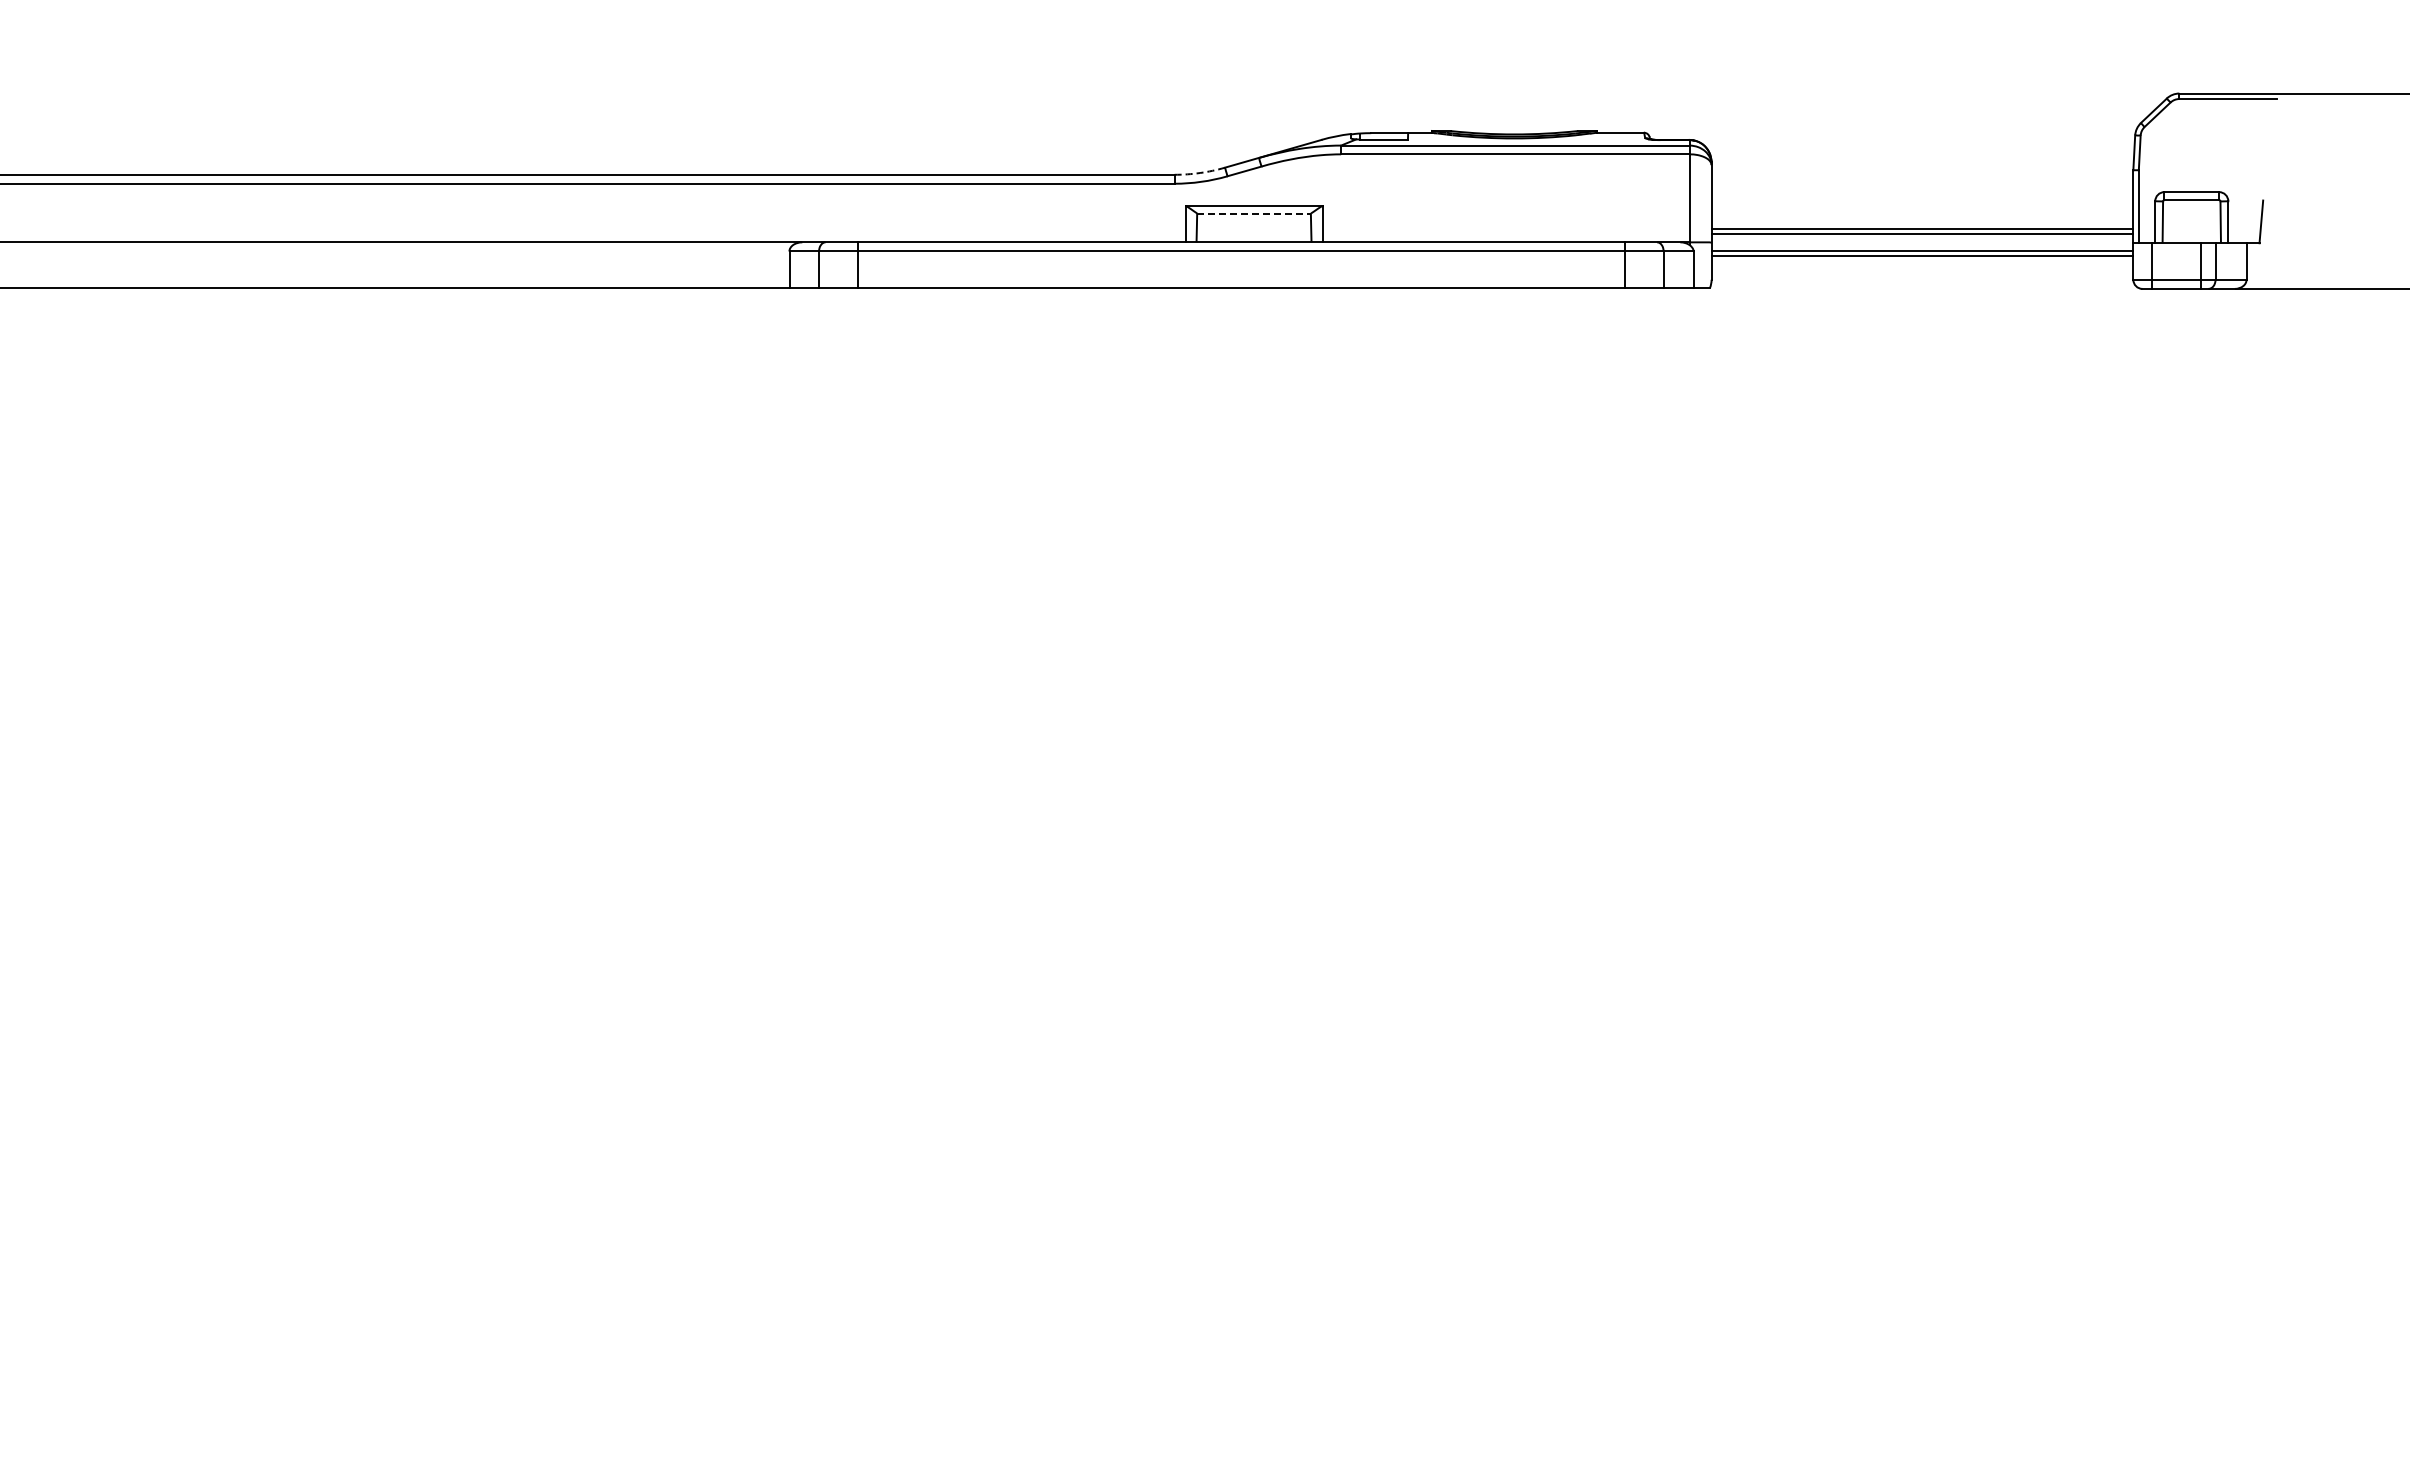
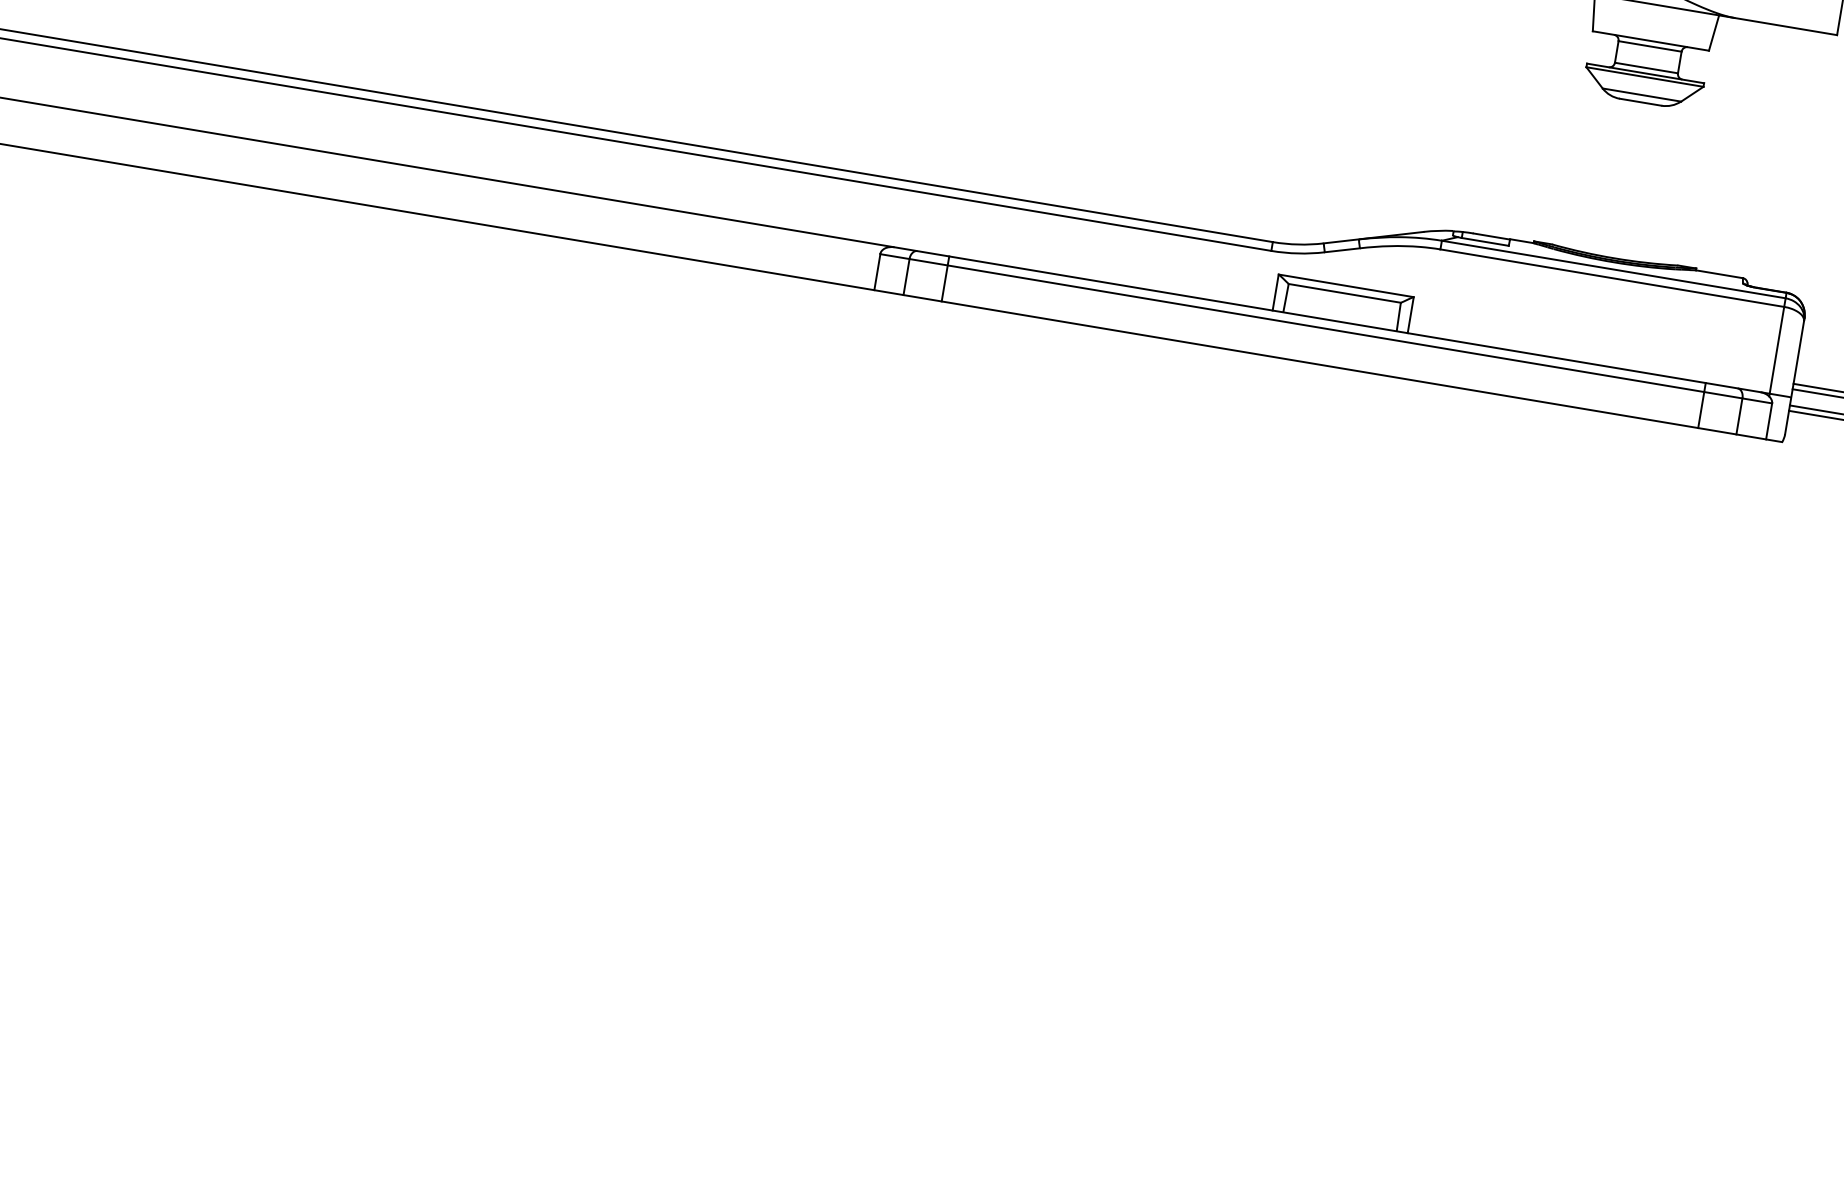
arc: (1200, 173) -> (1298, 245), dashed -> solid
line: (1254, 213) -> (1345, 293), dashed -> solid

